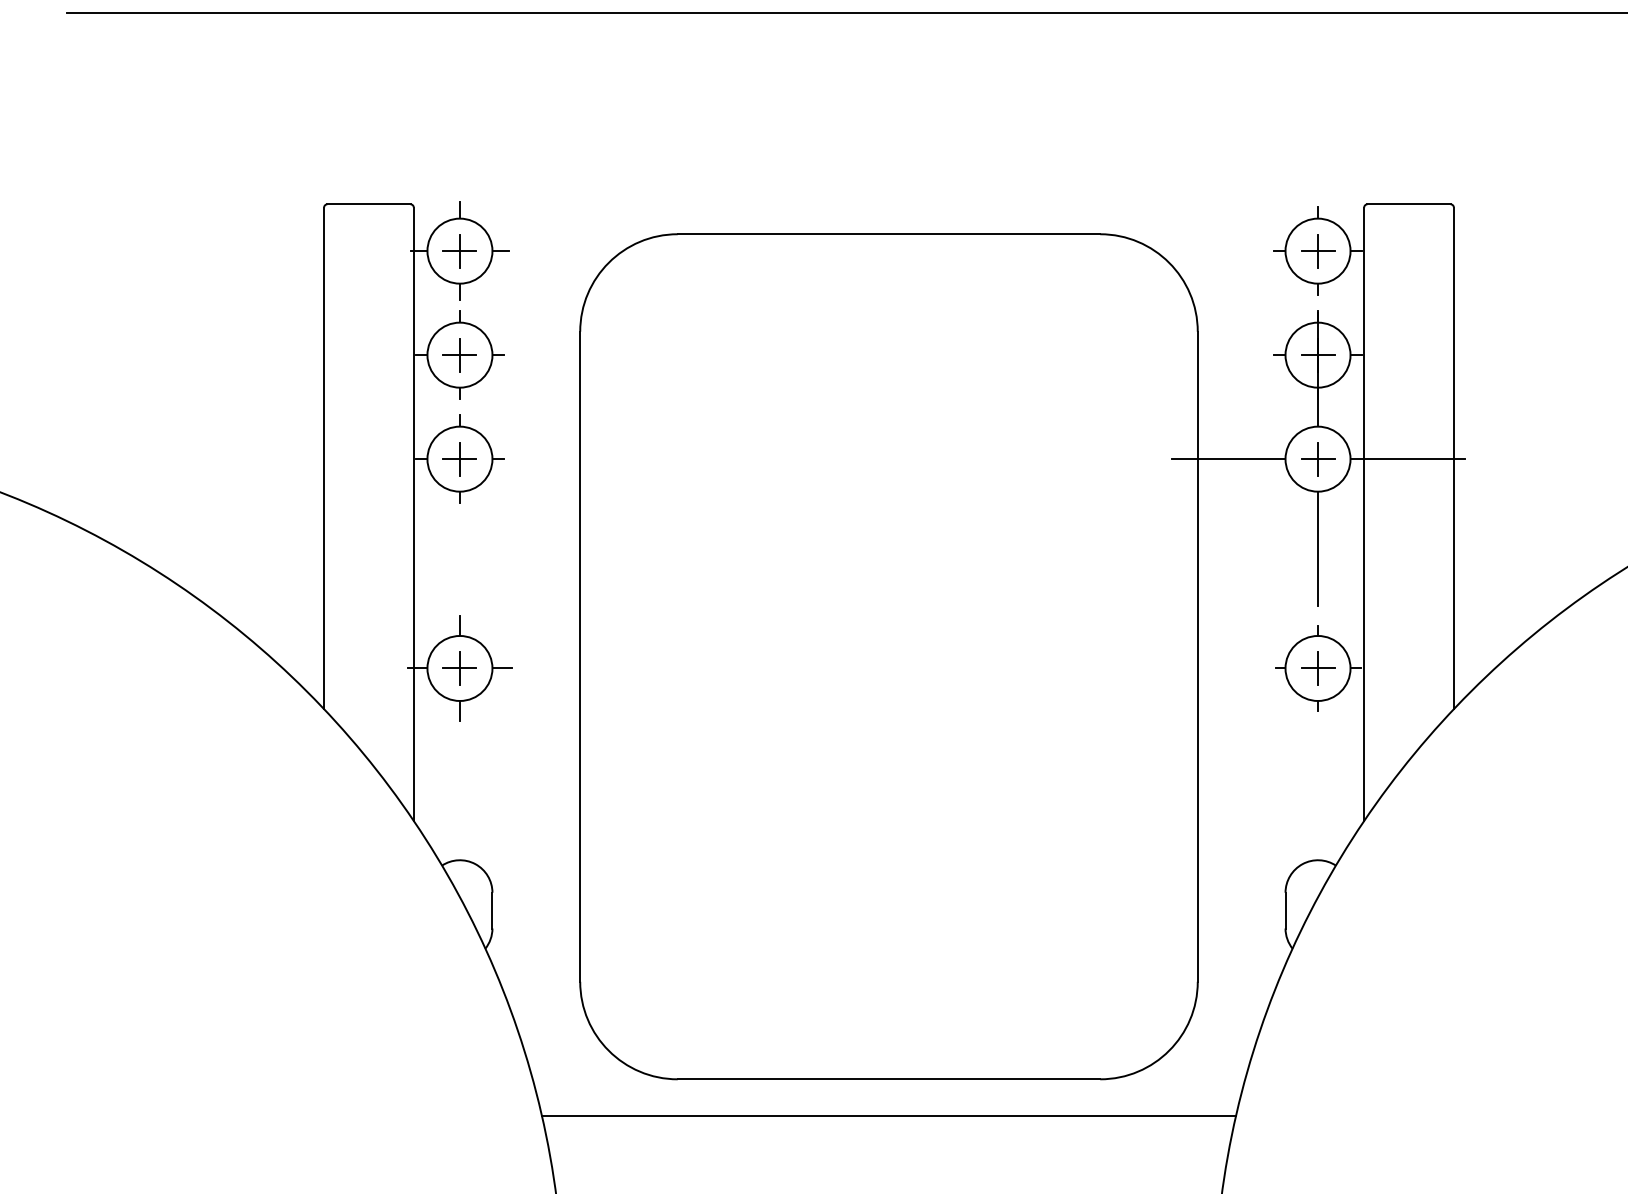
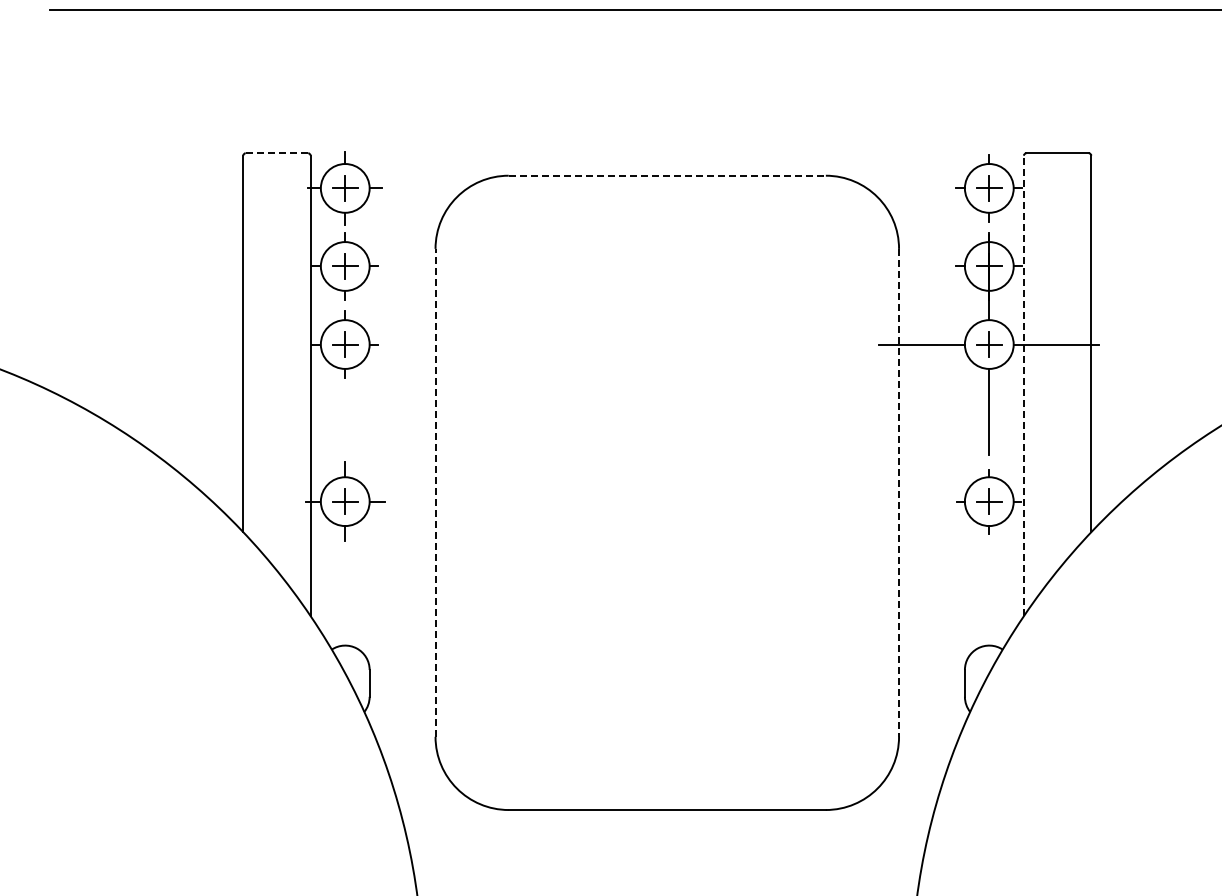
line: (369, 204) -> (277, 153), solid -> dashed
line: (889, 233) -> (667, 175), solid -> dashed
line: (1363, 513) -> (1023, 385), solid -> dashed
line: (580, 656) -> (435, 492), solid -> dashed
line: (1198, 656) -> (899, 492), solid -> dashed
line: (887, 1115) -> (666, 837), removed

